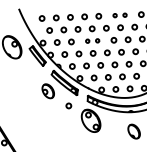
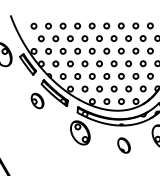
part: (119, 14) -> (113, 25), size x1.43
part: (92, 40) -> (84, 50), size x1.43
circle: (68, 105) -> (57, 116), removed

